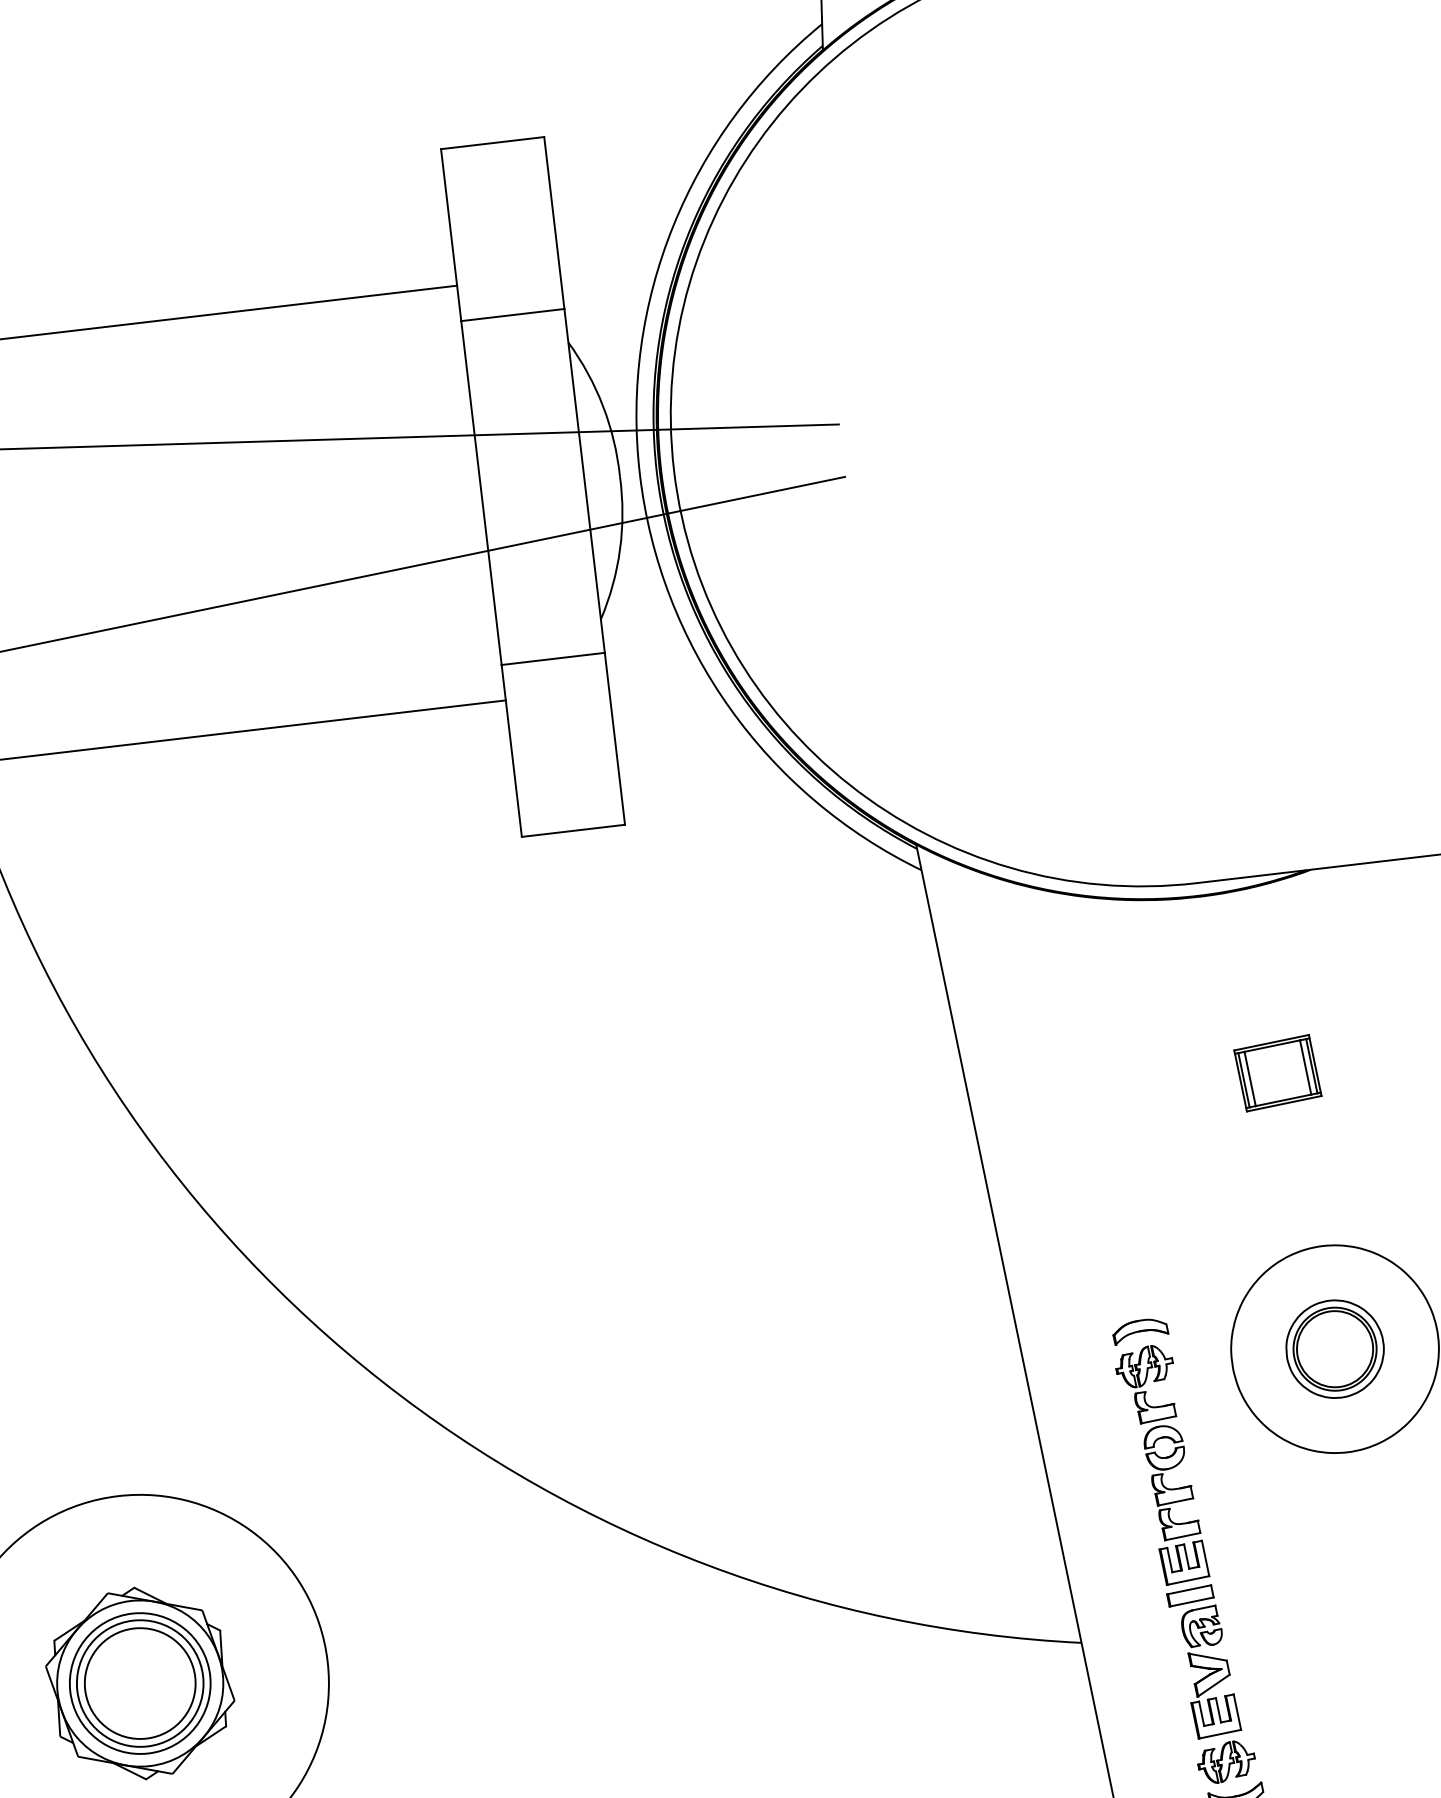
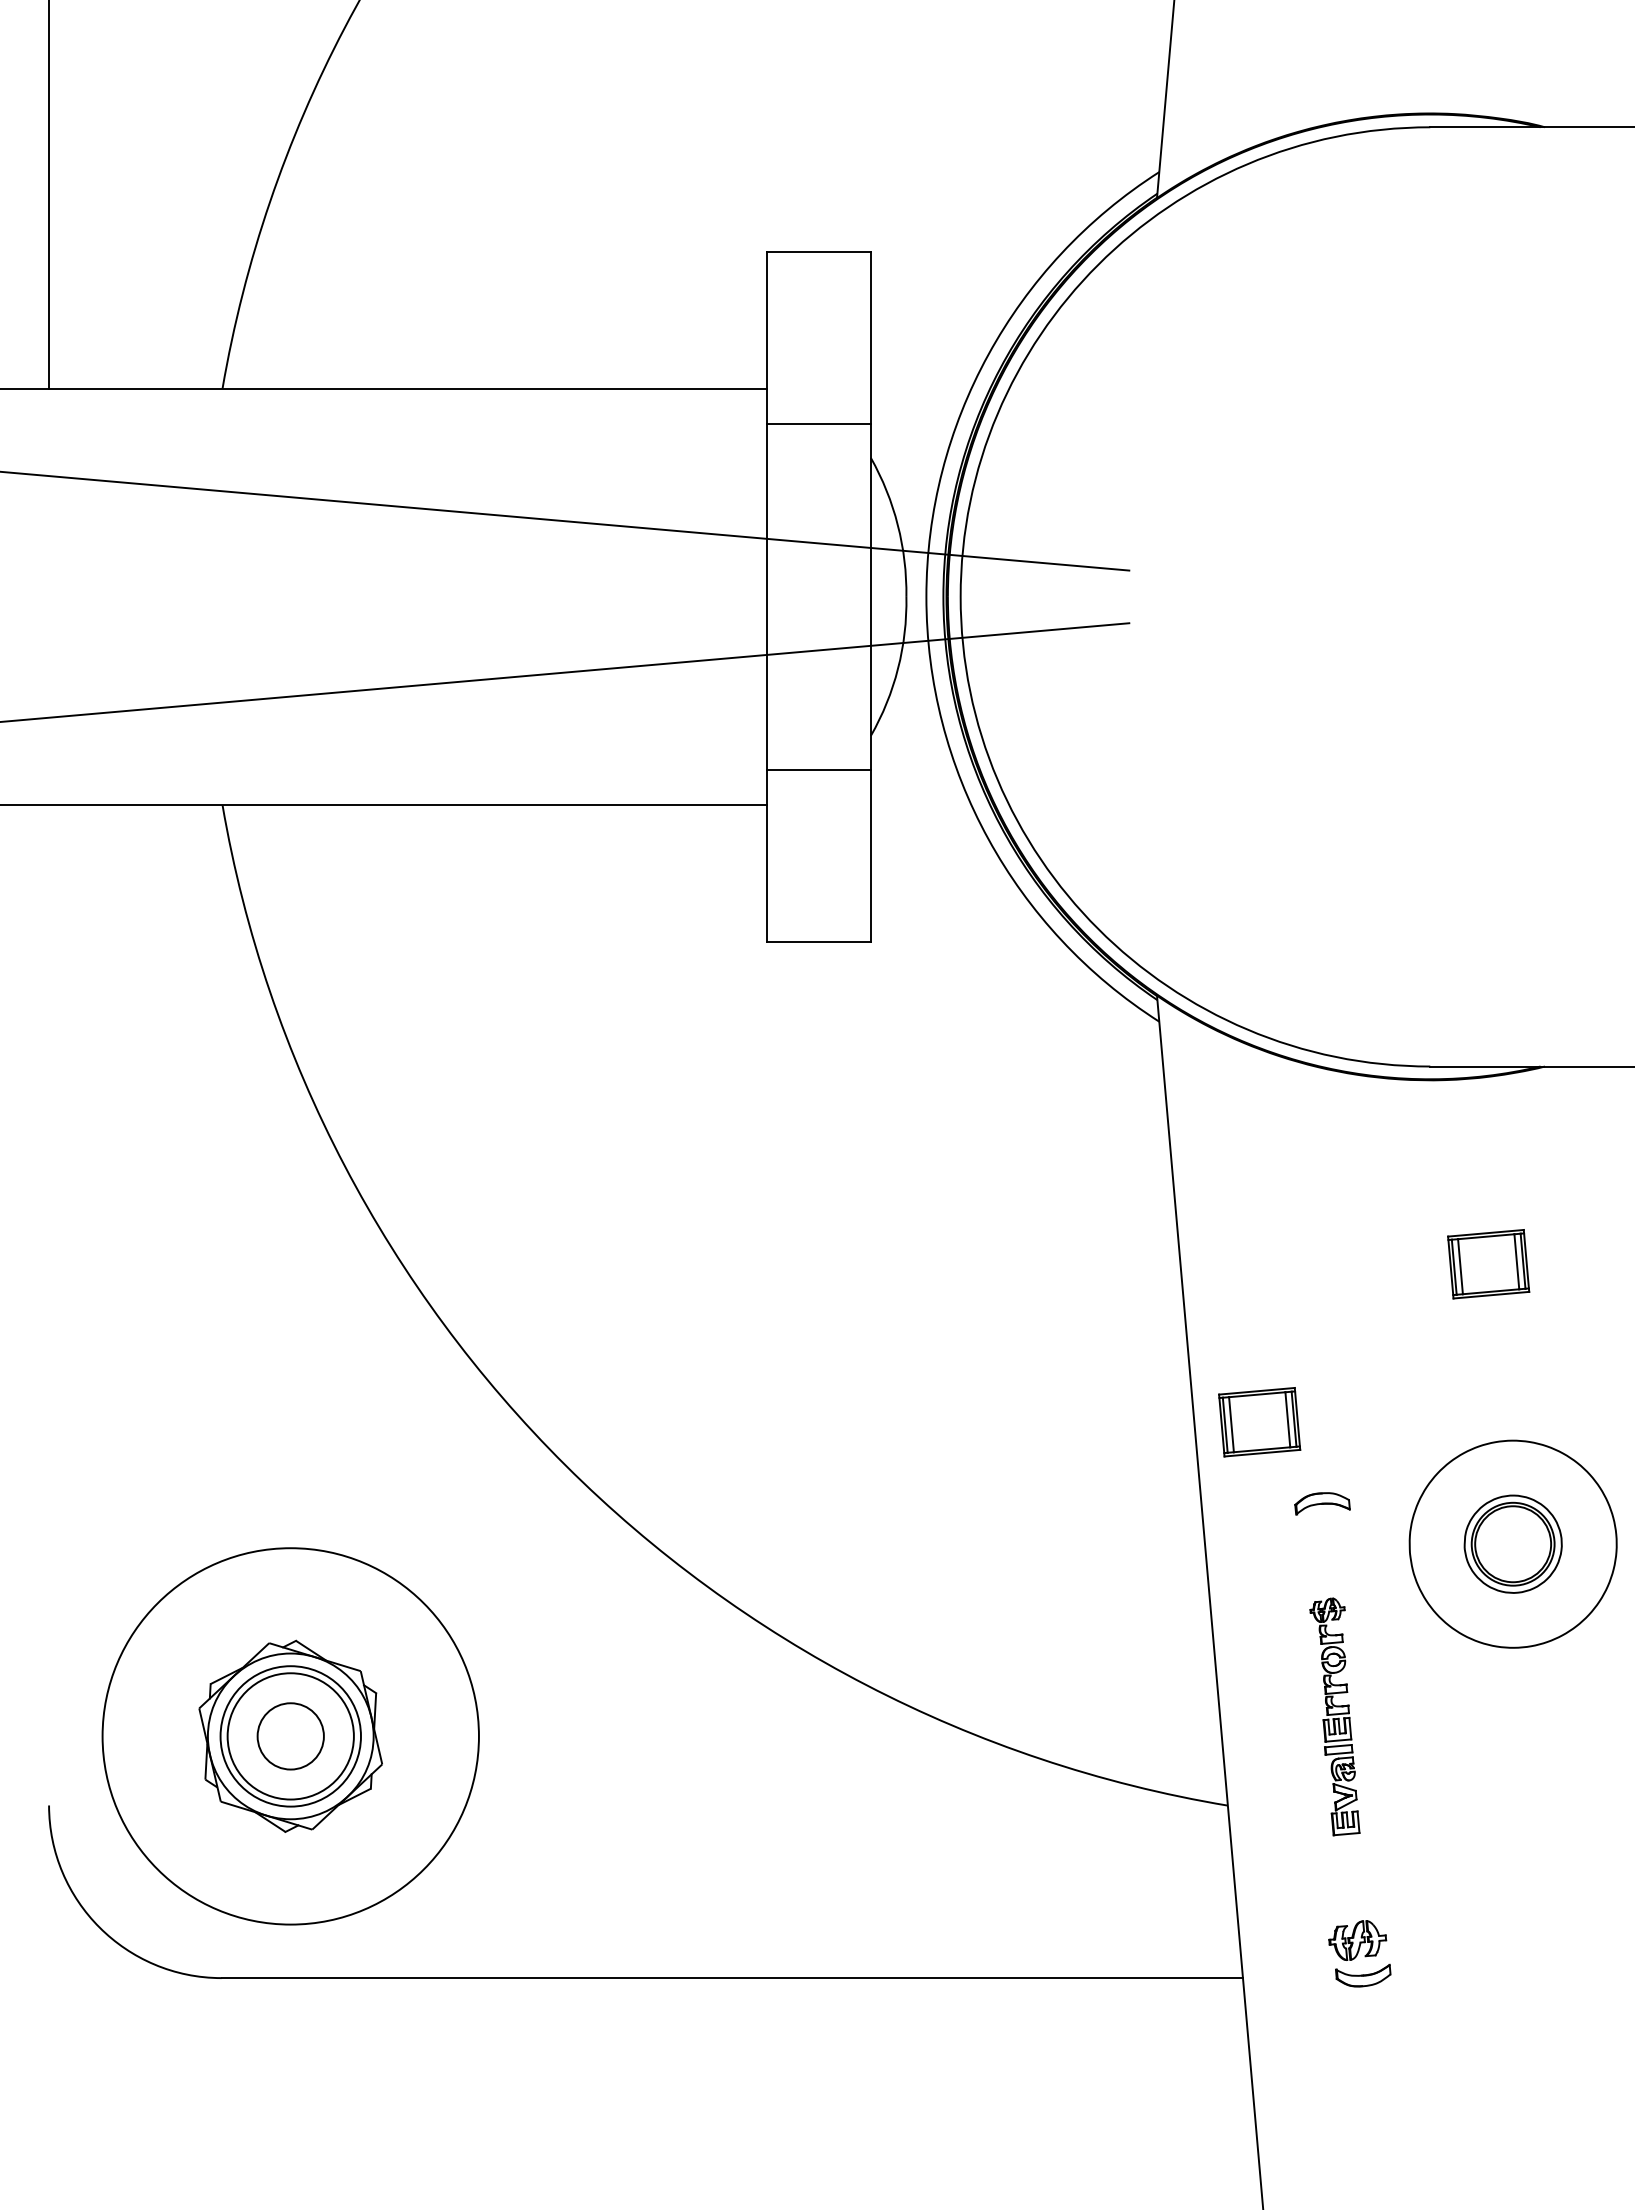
part: (1068, 1257) -> (1259, 1422), added
part: (1177, 1541) -> (1334, 1716), size x0.6
circle: (139, 1683) -> (290, 1736), size x0.6

